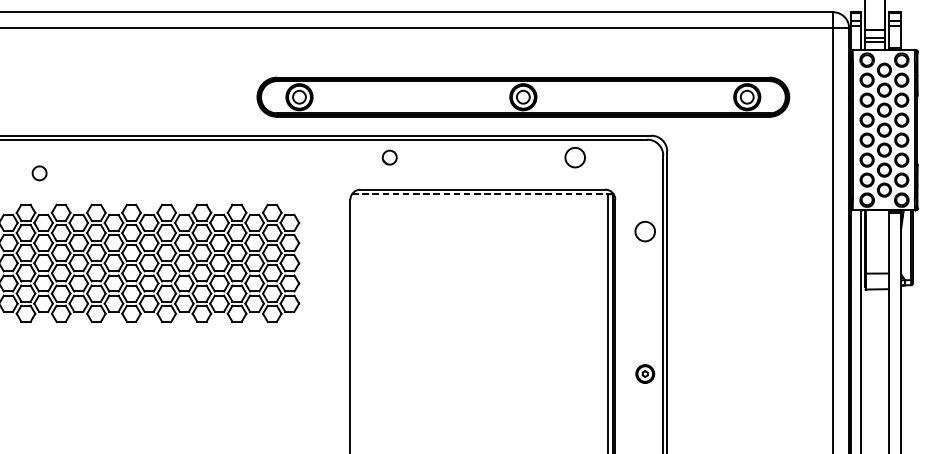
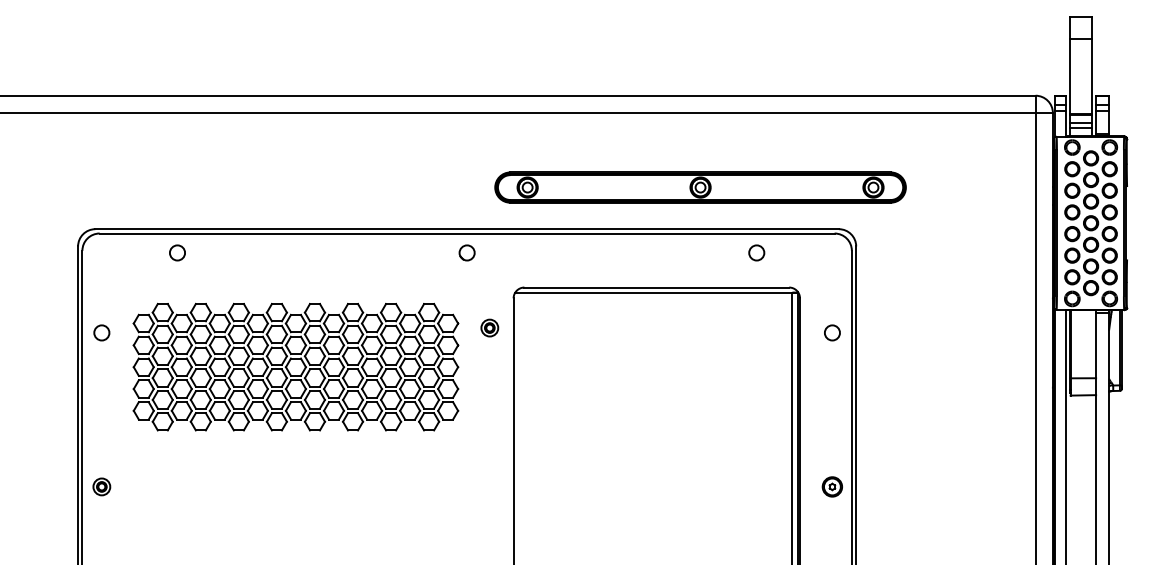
part: (523, 97) -> (700, 187), size x0.71
circle: (389, 157) -> (466, 252), moved
circle: (575, 157) -> (756, 252), size x0.71
circle: (39, 172) -> (177, 252), moved
line: (482, 194) -> (656, 292), dashed -> solid
part: (328, 226) -> (489, 327), added
circle: (645, 231) -> (832, 332), size x0.71

